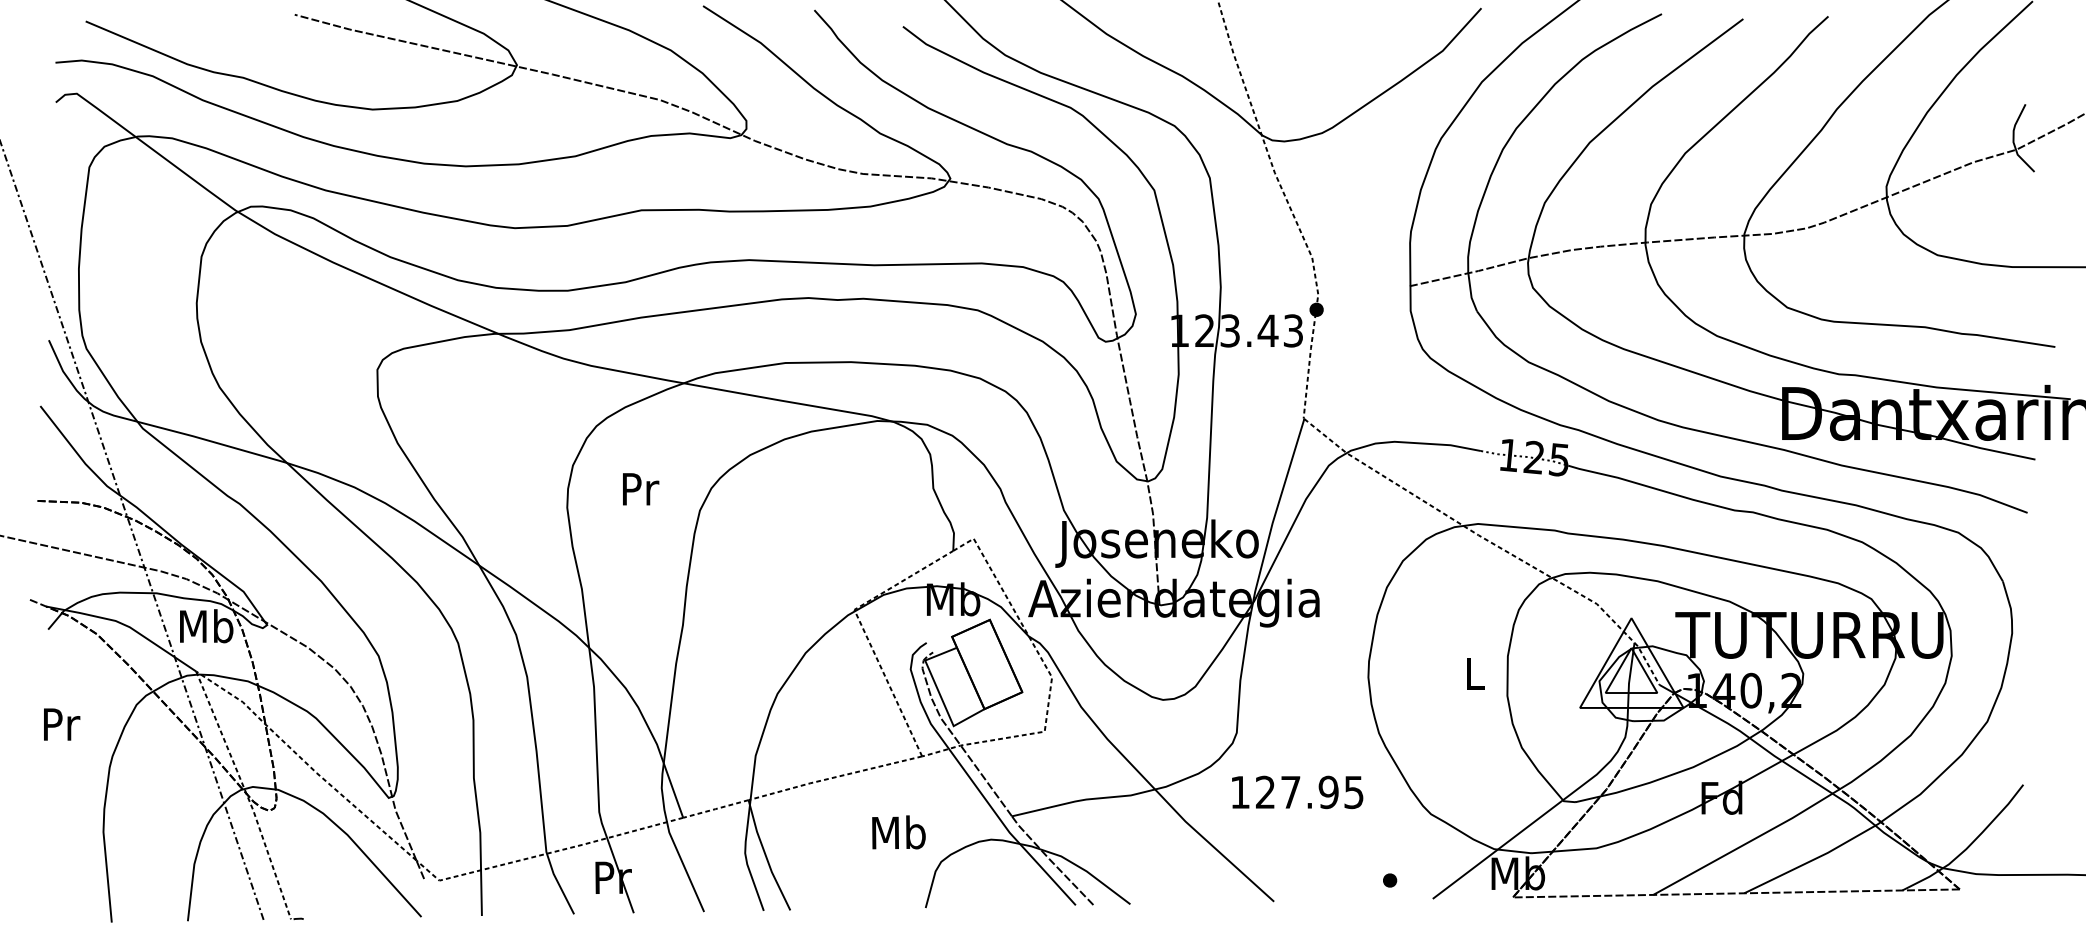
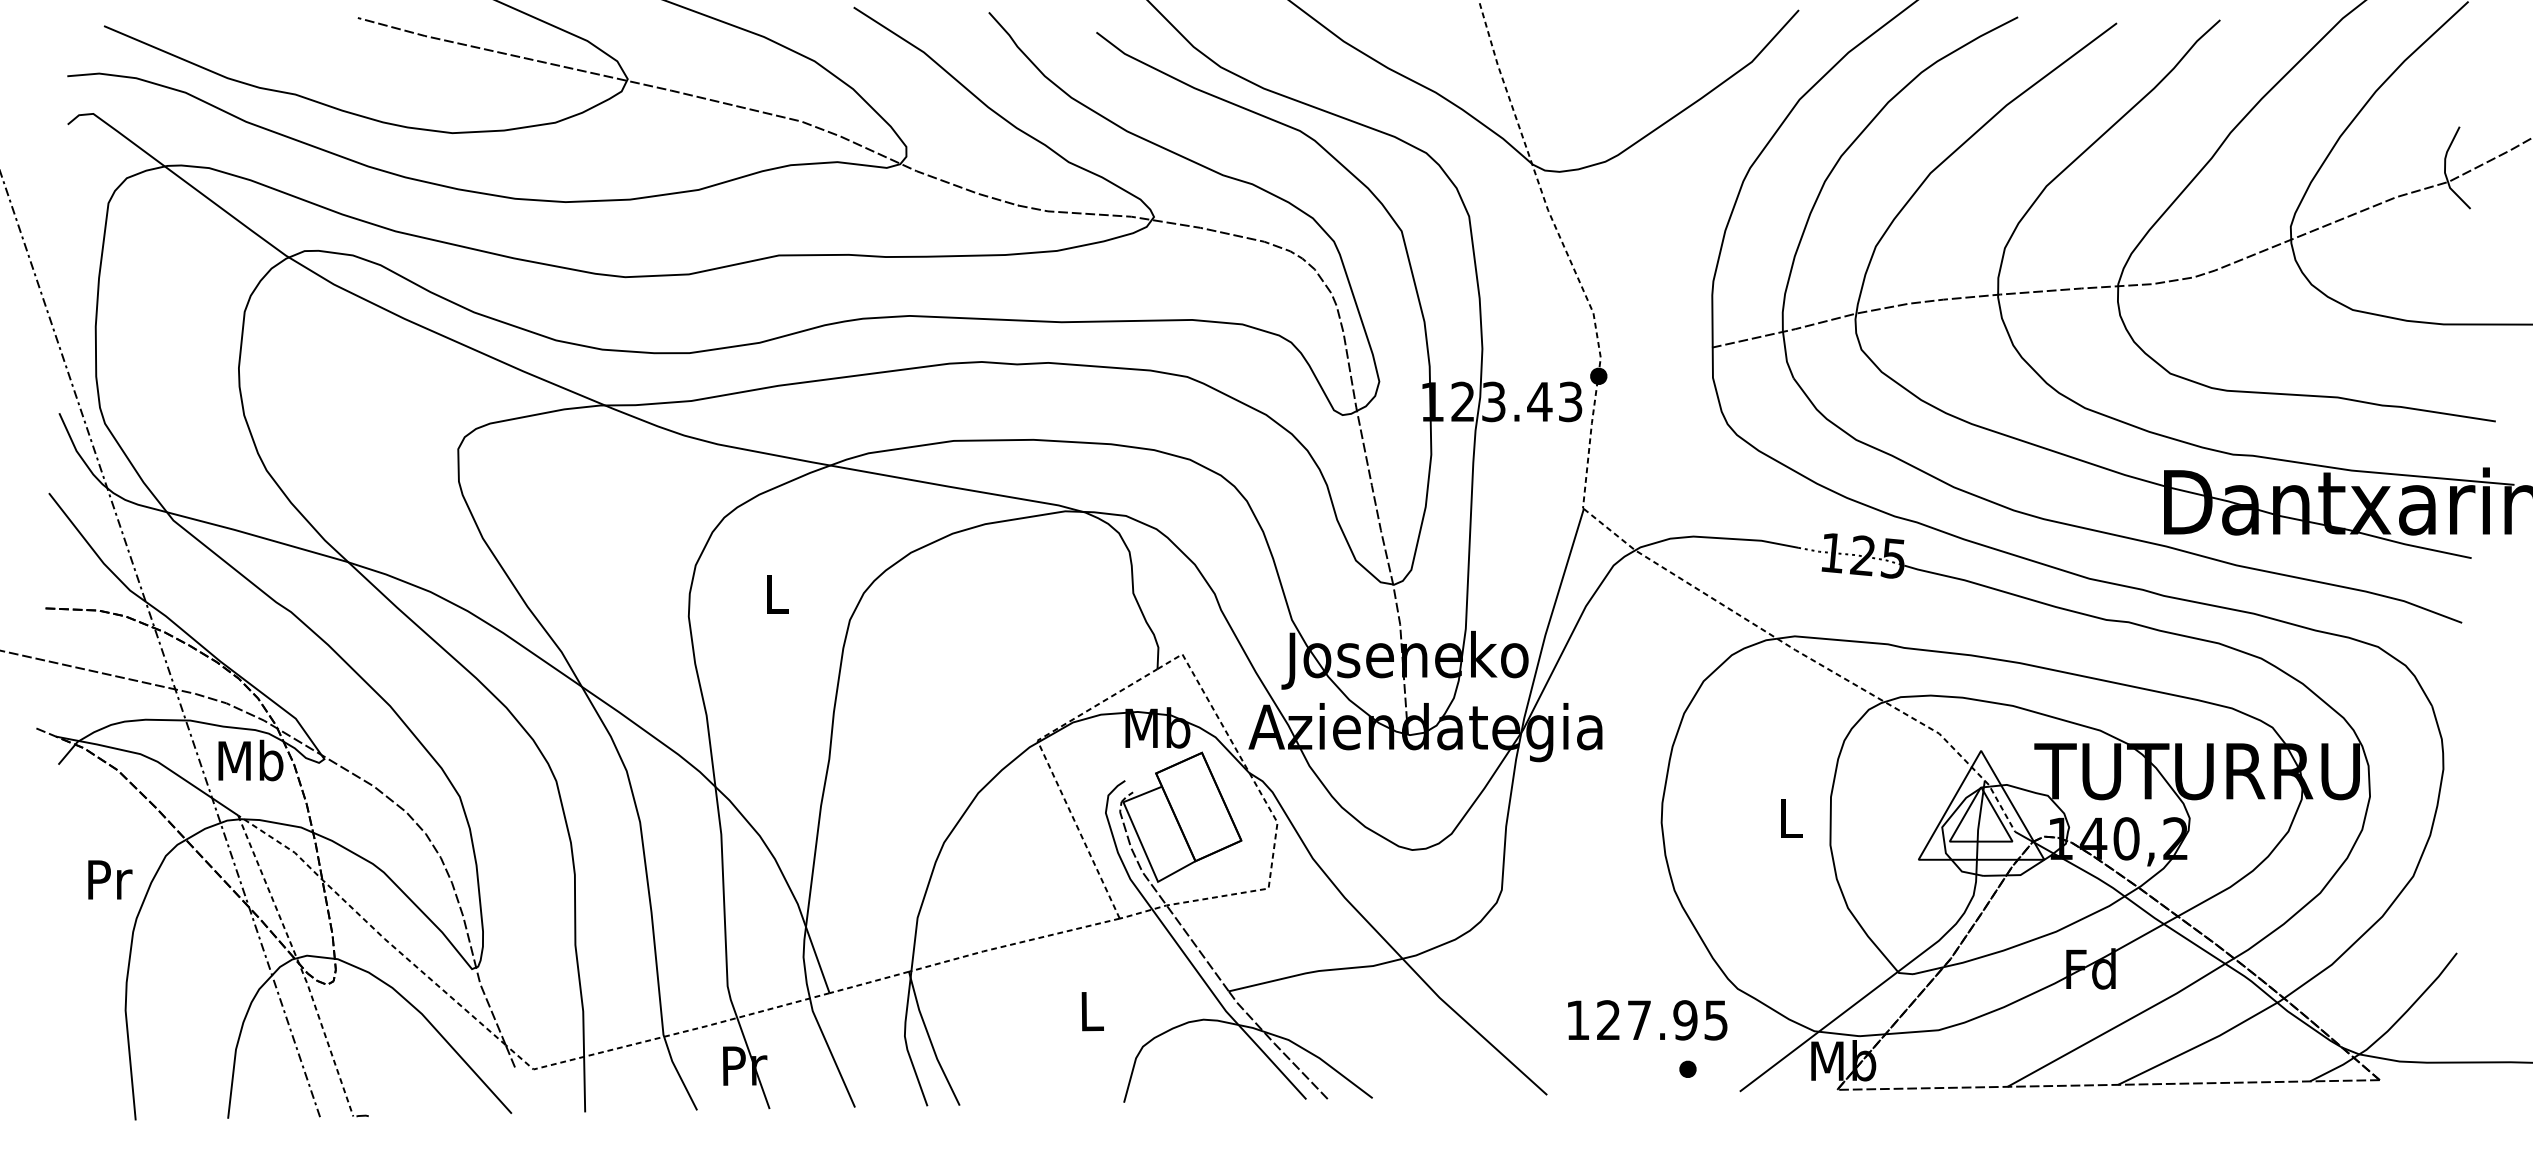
text: (641, 488) -> (778, 593), Pr -> L
text: (62, 724) -> (110, 879), moved
text: (1297, 792) -> (1647, 1020), moved
text: (898, 832) -> (1091, 1010), Mb -> L

